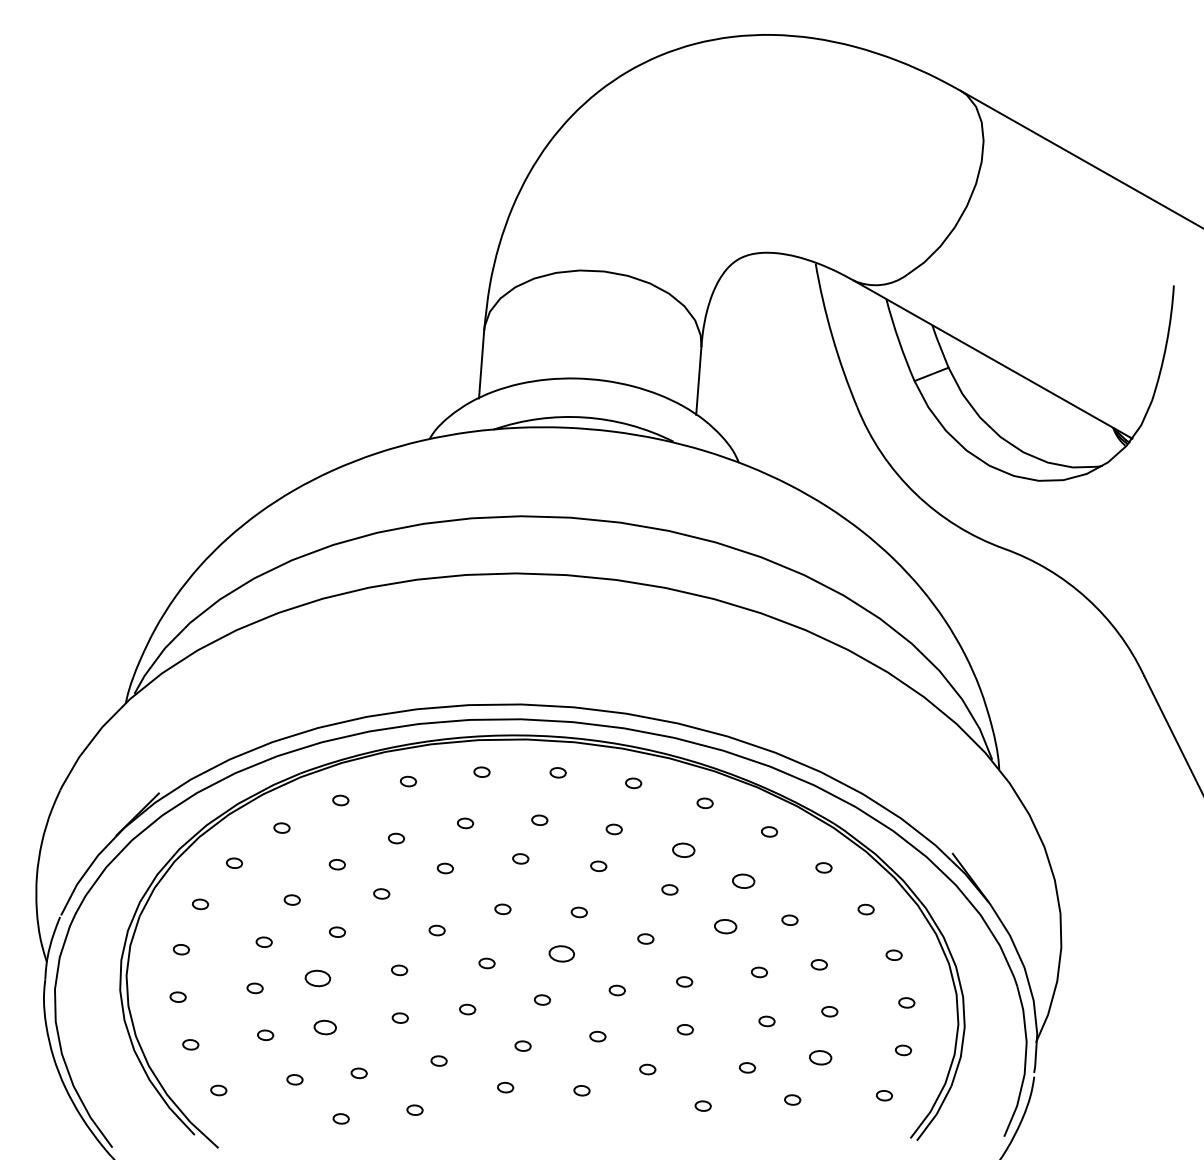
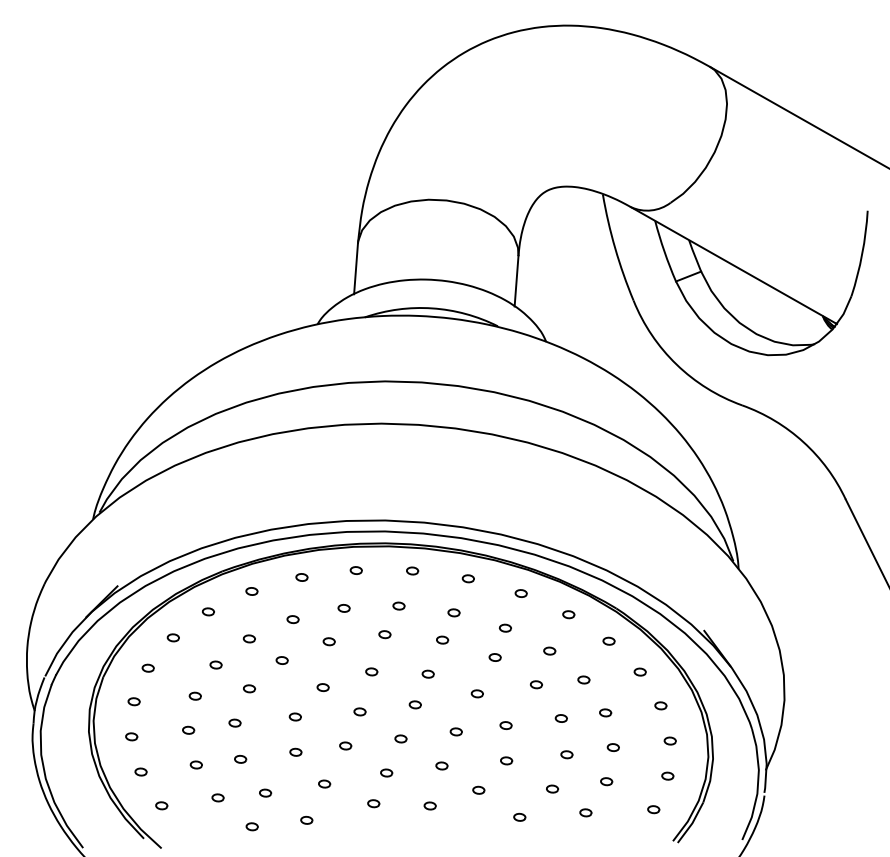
part: (683, 849) -> (505, 627), size x0.71
part: (743, 880) -> (549, 650), size x0.71
part: (725, 926) -> (536, 684), size x0.71
part: (561, 953) -> (415, 704), size x0.62
part: (317, 978) -> (234, 723), size x0.62
part: (325, 1027) -> (240, 759), size x0.71
part: (820, 1057) -> (606, 781), size x0.71

